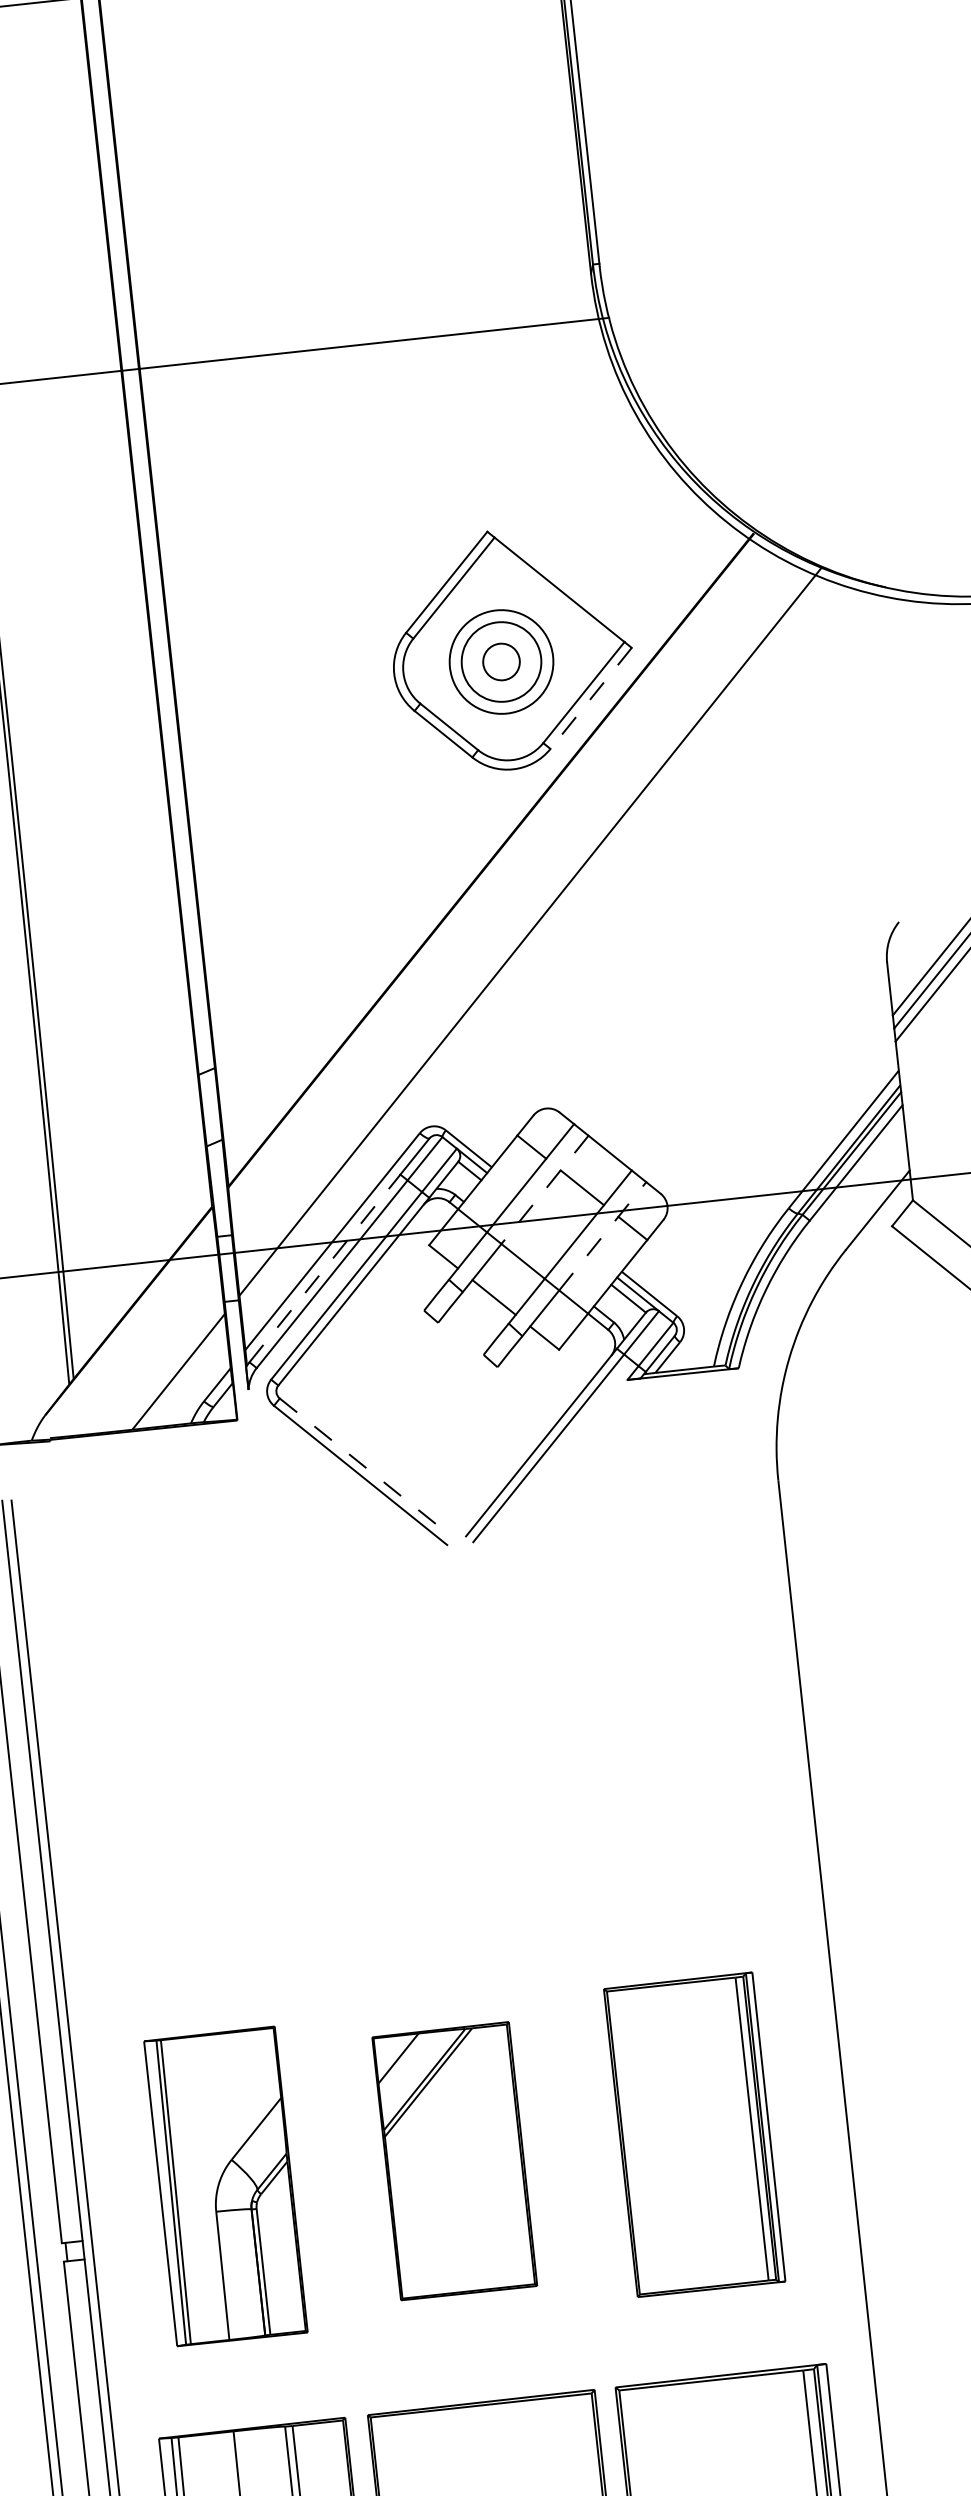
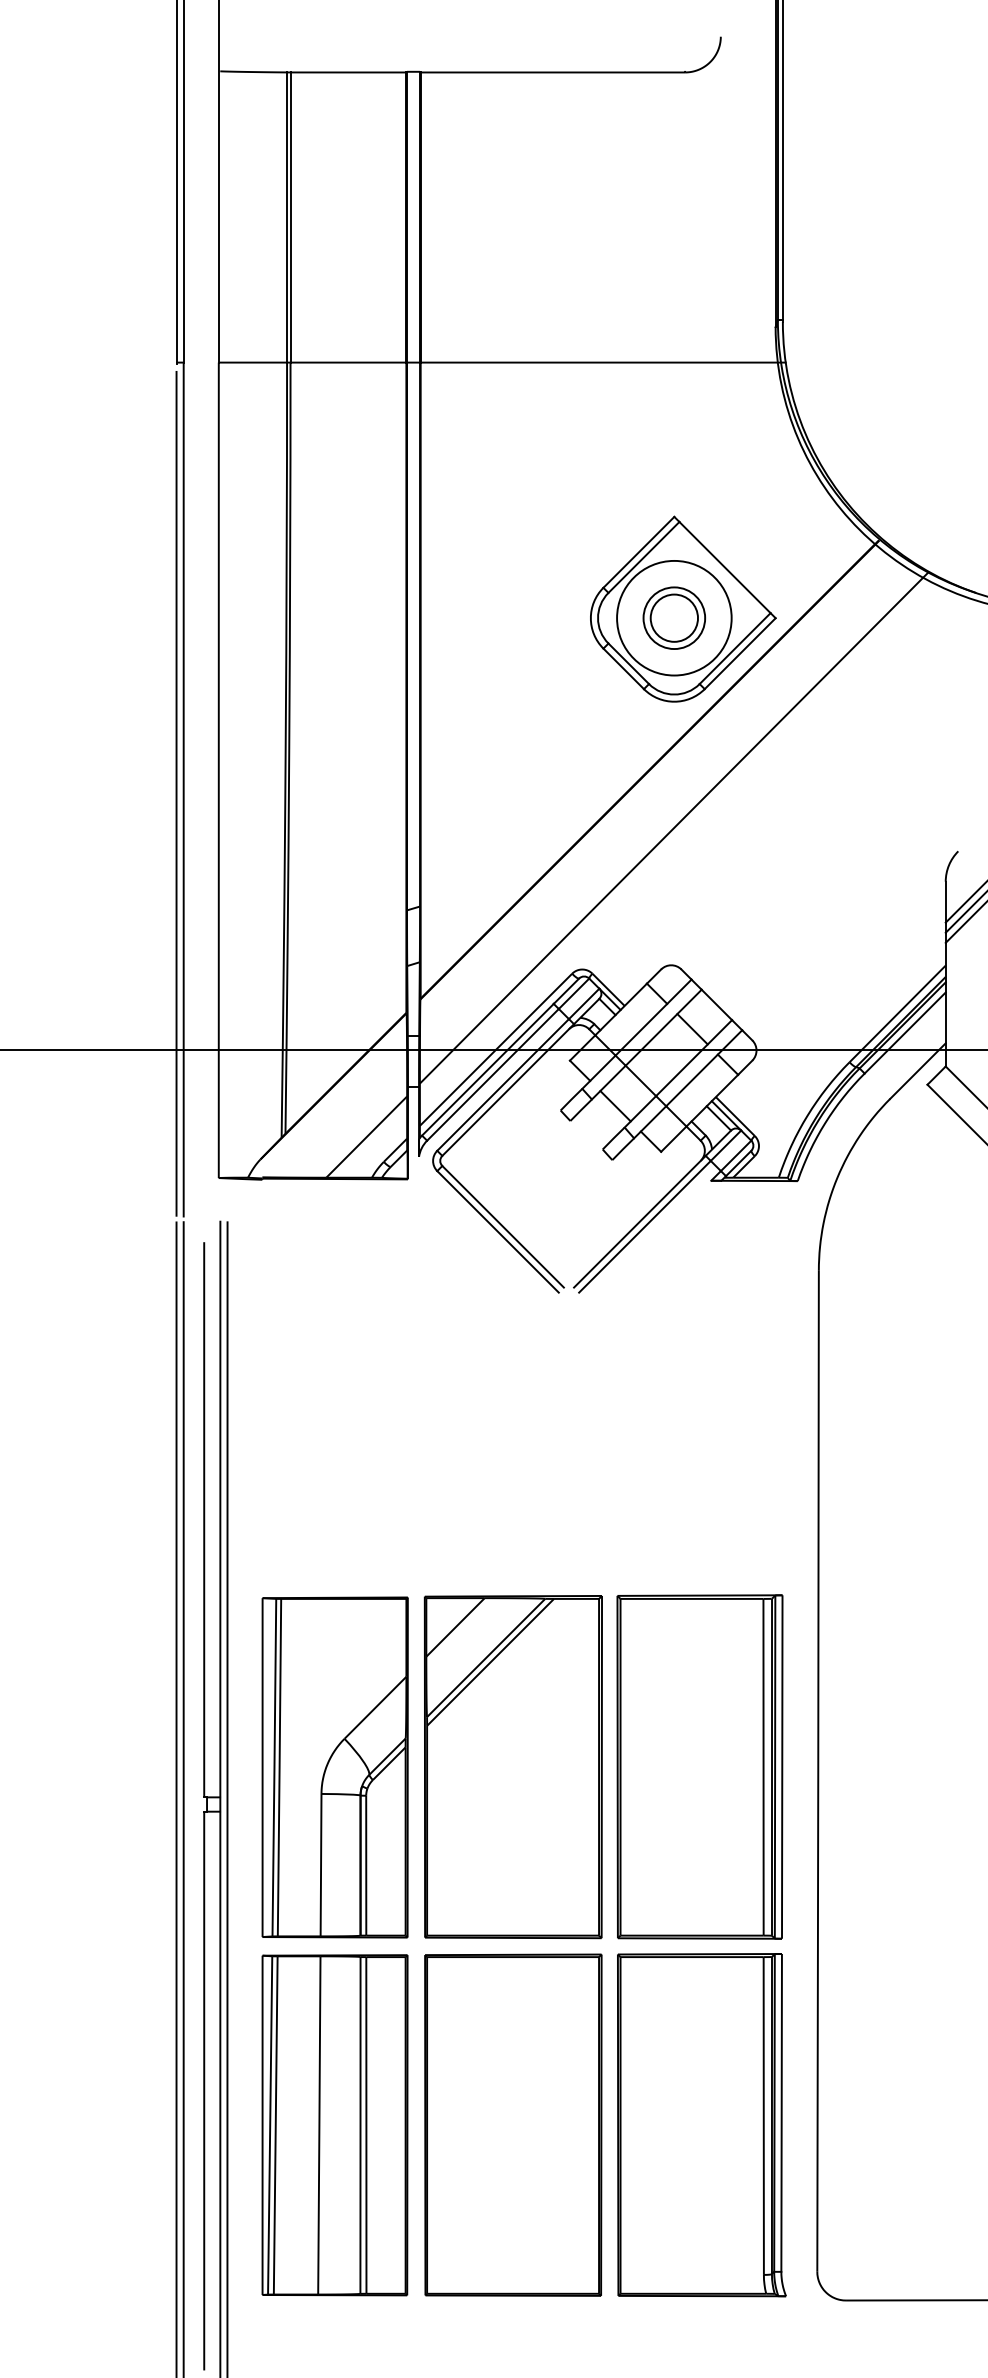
circle: (501, 661) -> (674, 617), size x1.43
circle: (501, 661) -> (674, 617), size x1.67
line: (590, 699) -> (739, 654), dashed -> solid
line: (544, 1189) -> (663, 1027), dashed -> solid
line: (603, 1236) -> (704, 1068), dashed -> solid
line: (325, 1268) -> (488, 1069), dashed -> solid
line: (366, 1467) -> (503, 1226), dashed -> solid
part: (694, 2134) -> (699, 1766), size x1.43
part: (453, 2161) -> (512, 1767), size x1.67
part: (225, 2186) -> (334, 1767), size x1.43

